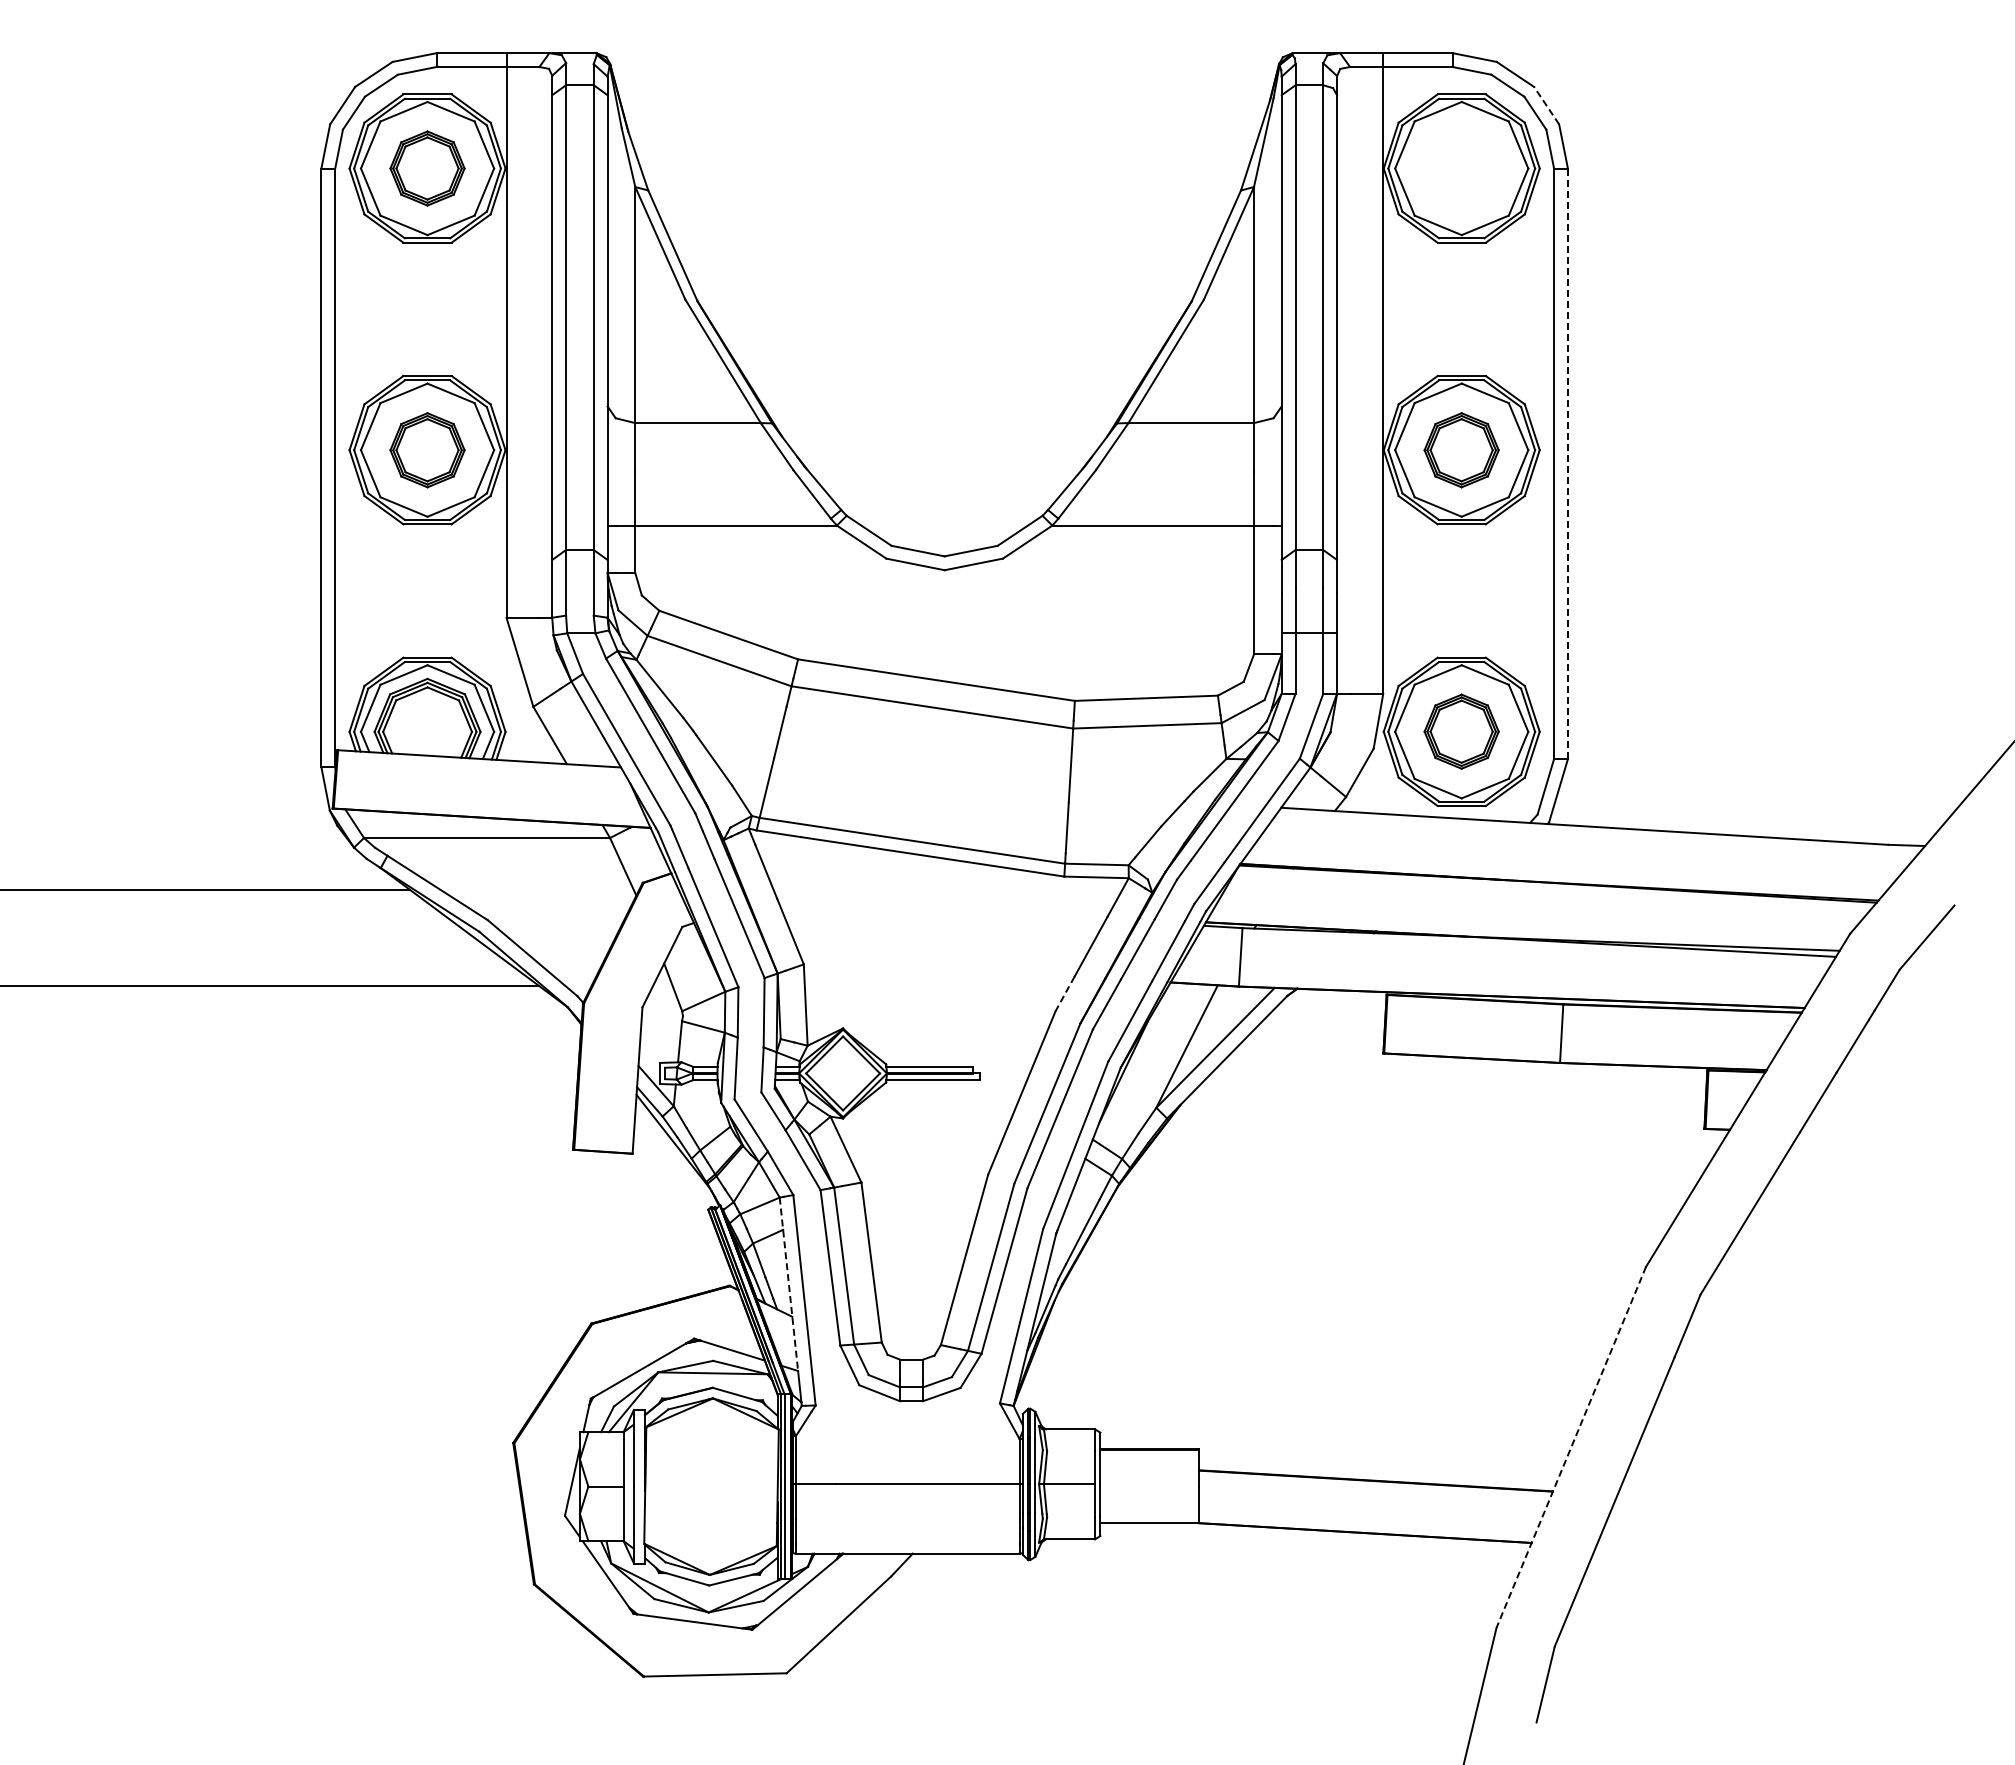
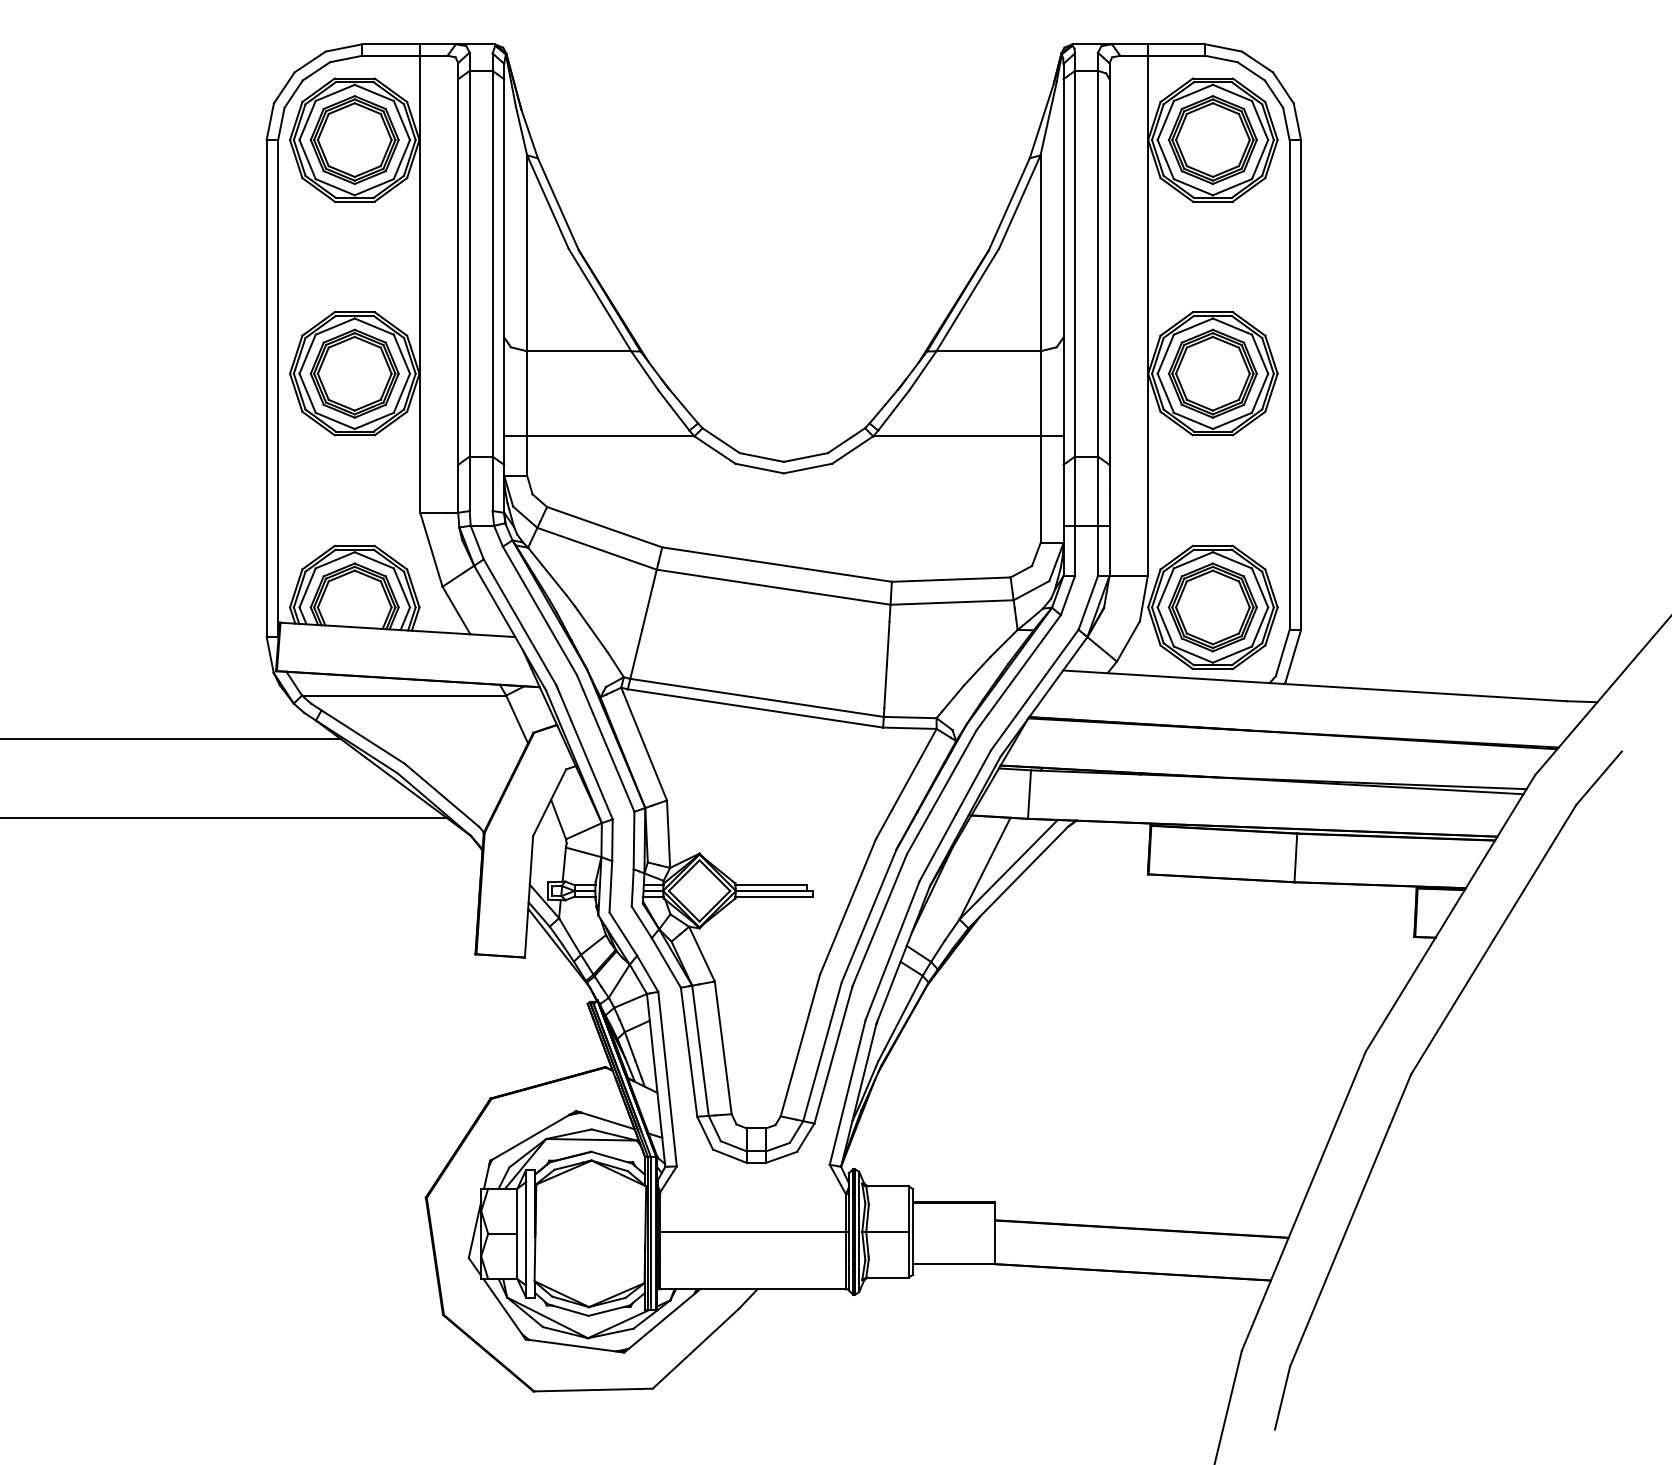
line: (1546, 105) -> (1283, 87), dashed -> solid
part: (427, 168) -> (354, 140), size x1.43
part: (1461, 168) -> (1212, 140), added
part: (427, 450) -> (354, 374), size x1.43
part: (1461, 450) -> (1212, 374), size x1.43
line: (1567, 463) -> (1300, 384), dashed -> solid
part: (1461, 731) -> (1212, 607), size x1.43
line: (1065, 994) -> (884, 825), dashed -> solid
line: (788, 1284) -> (654, 1066), dashed -> solid
line: (1571, 1447) -> (1304, 1201), dashed -> solid

